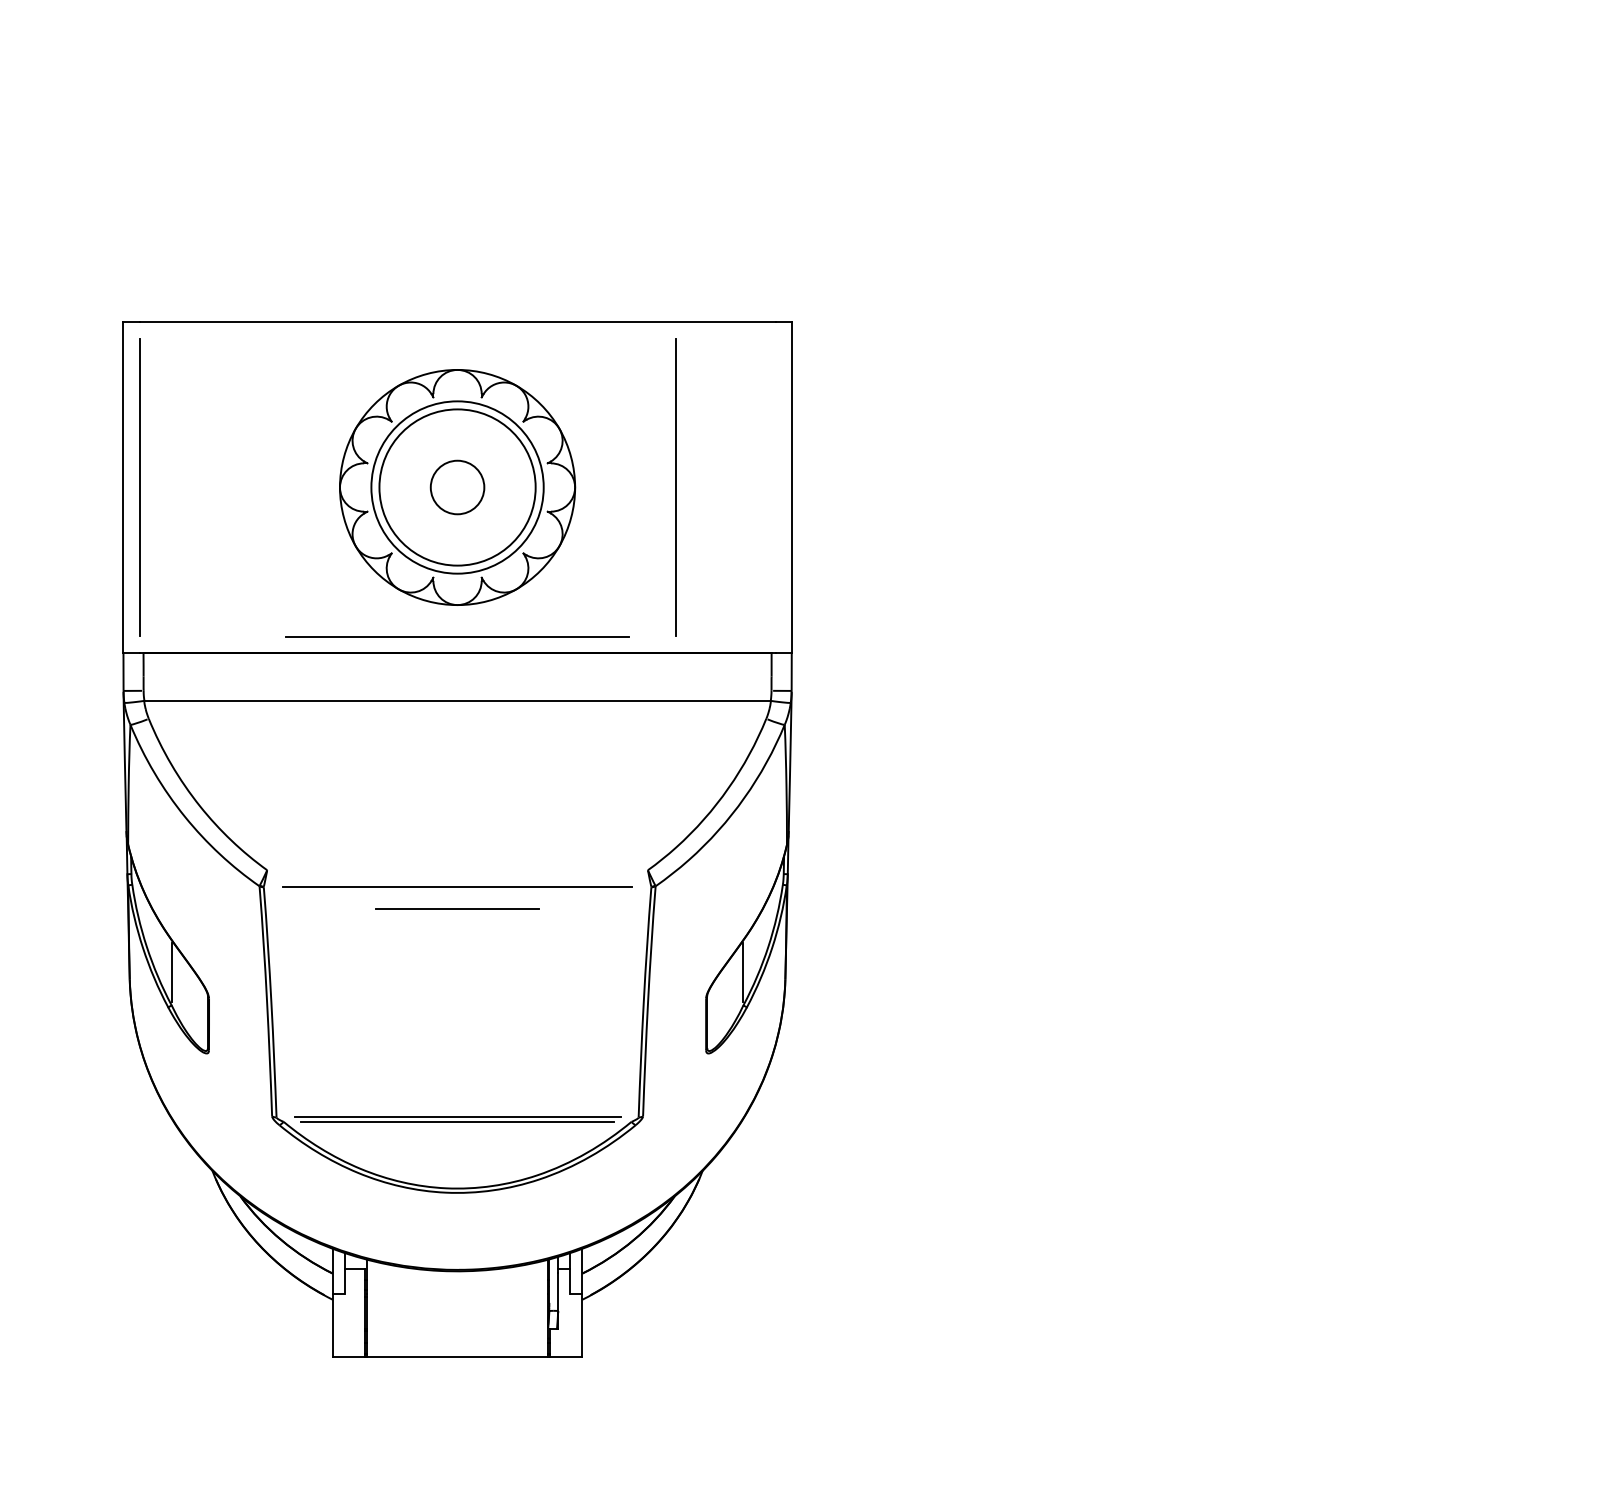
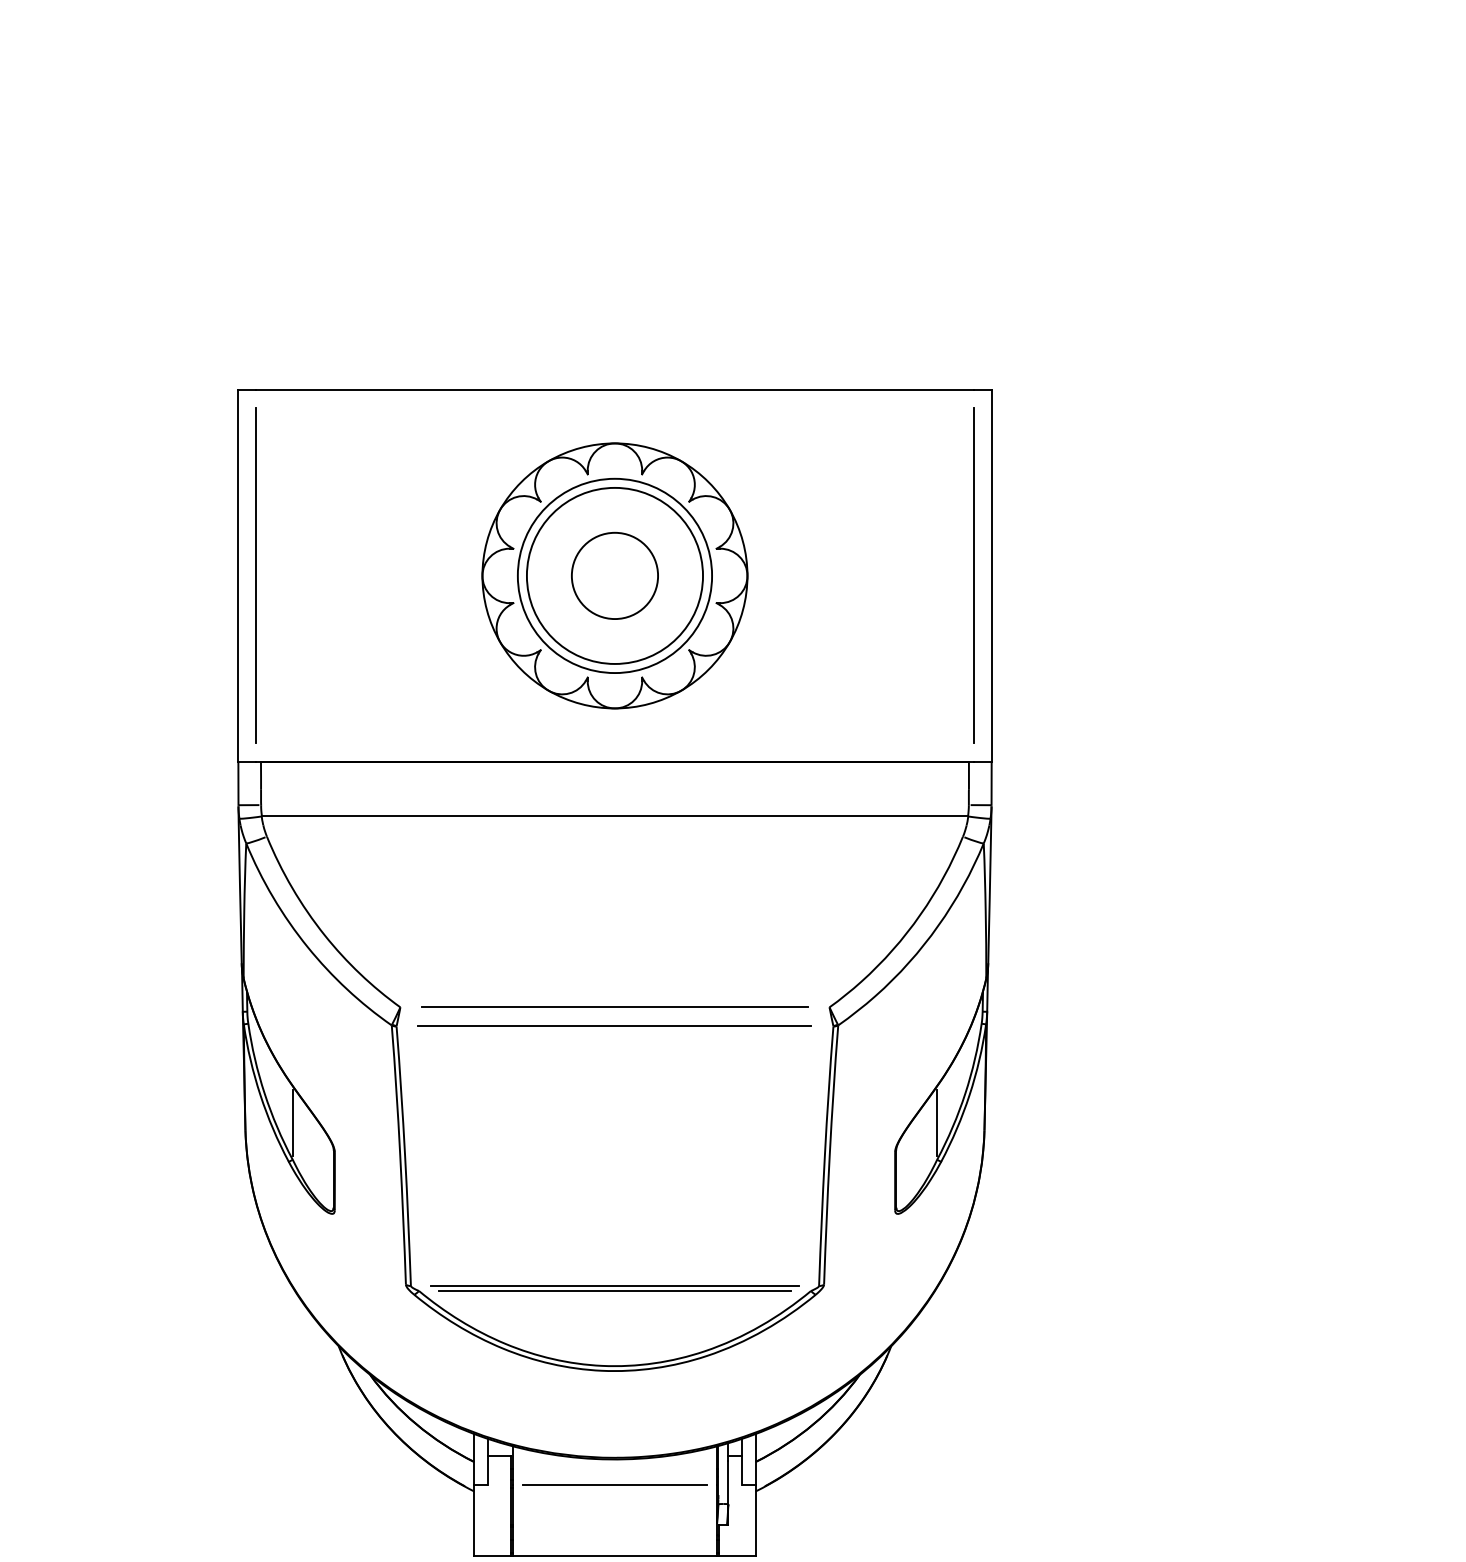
circle: (457, 487) -> (614, 575), size x1.43
line: (675, 487) -> (973, 575), moved
line: (457, 636) -> (614, 1006), moved
line: (457, 908) -> (614, 1484), moved

